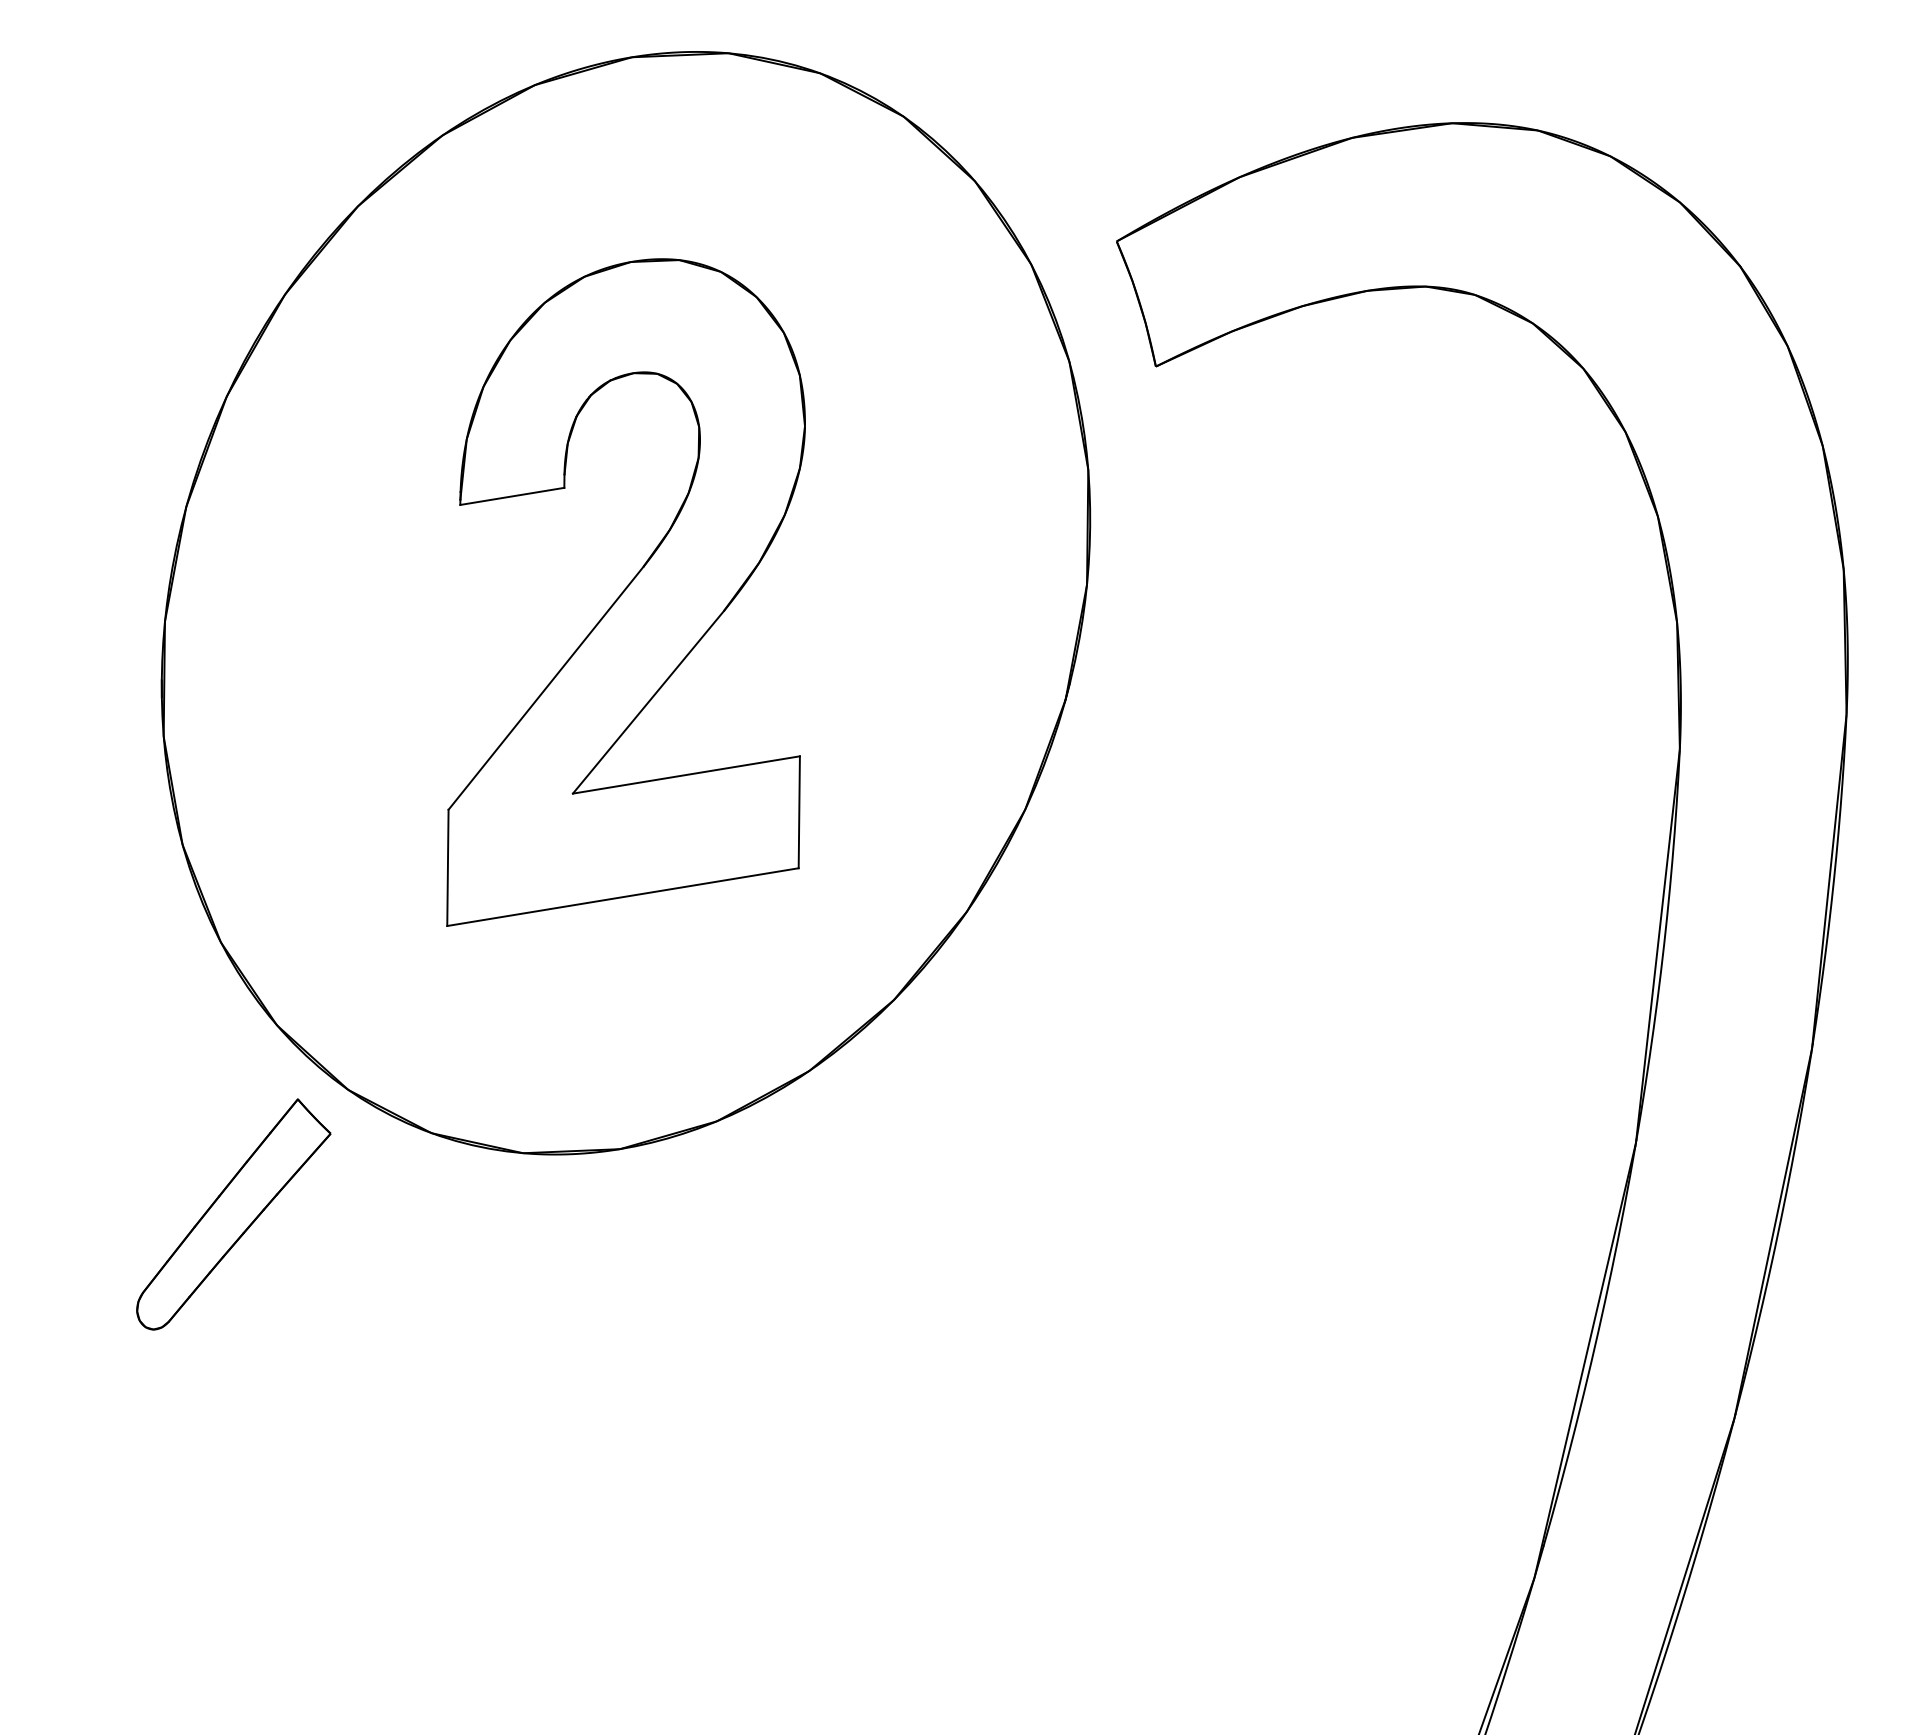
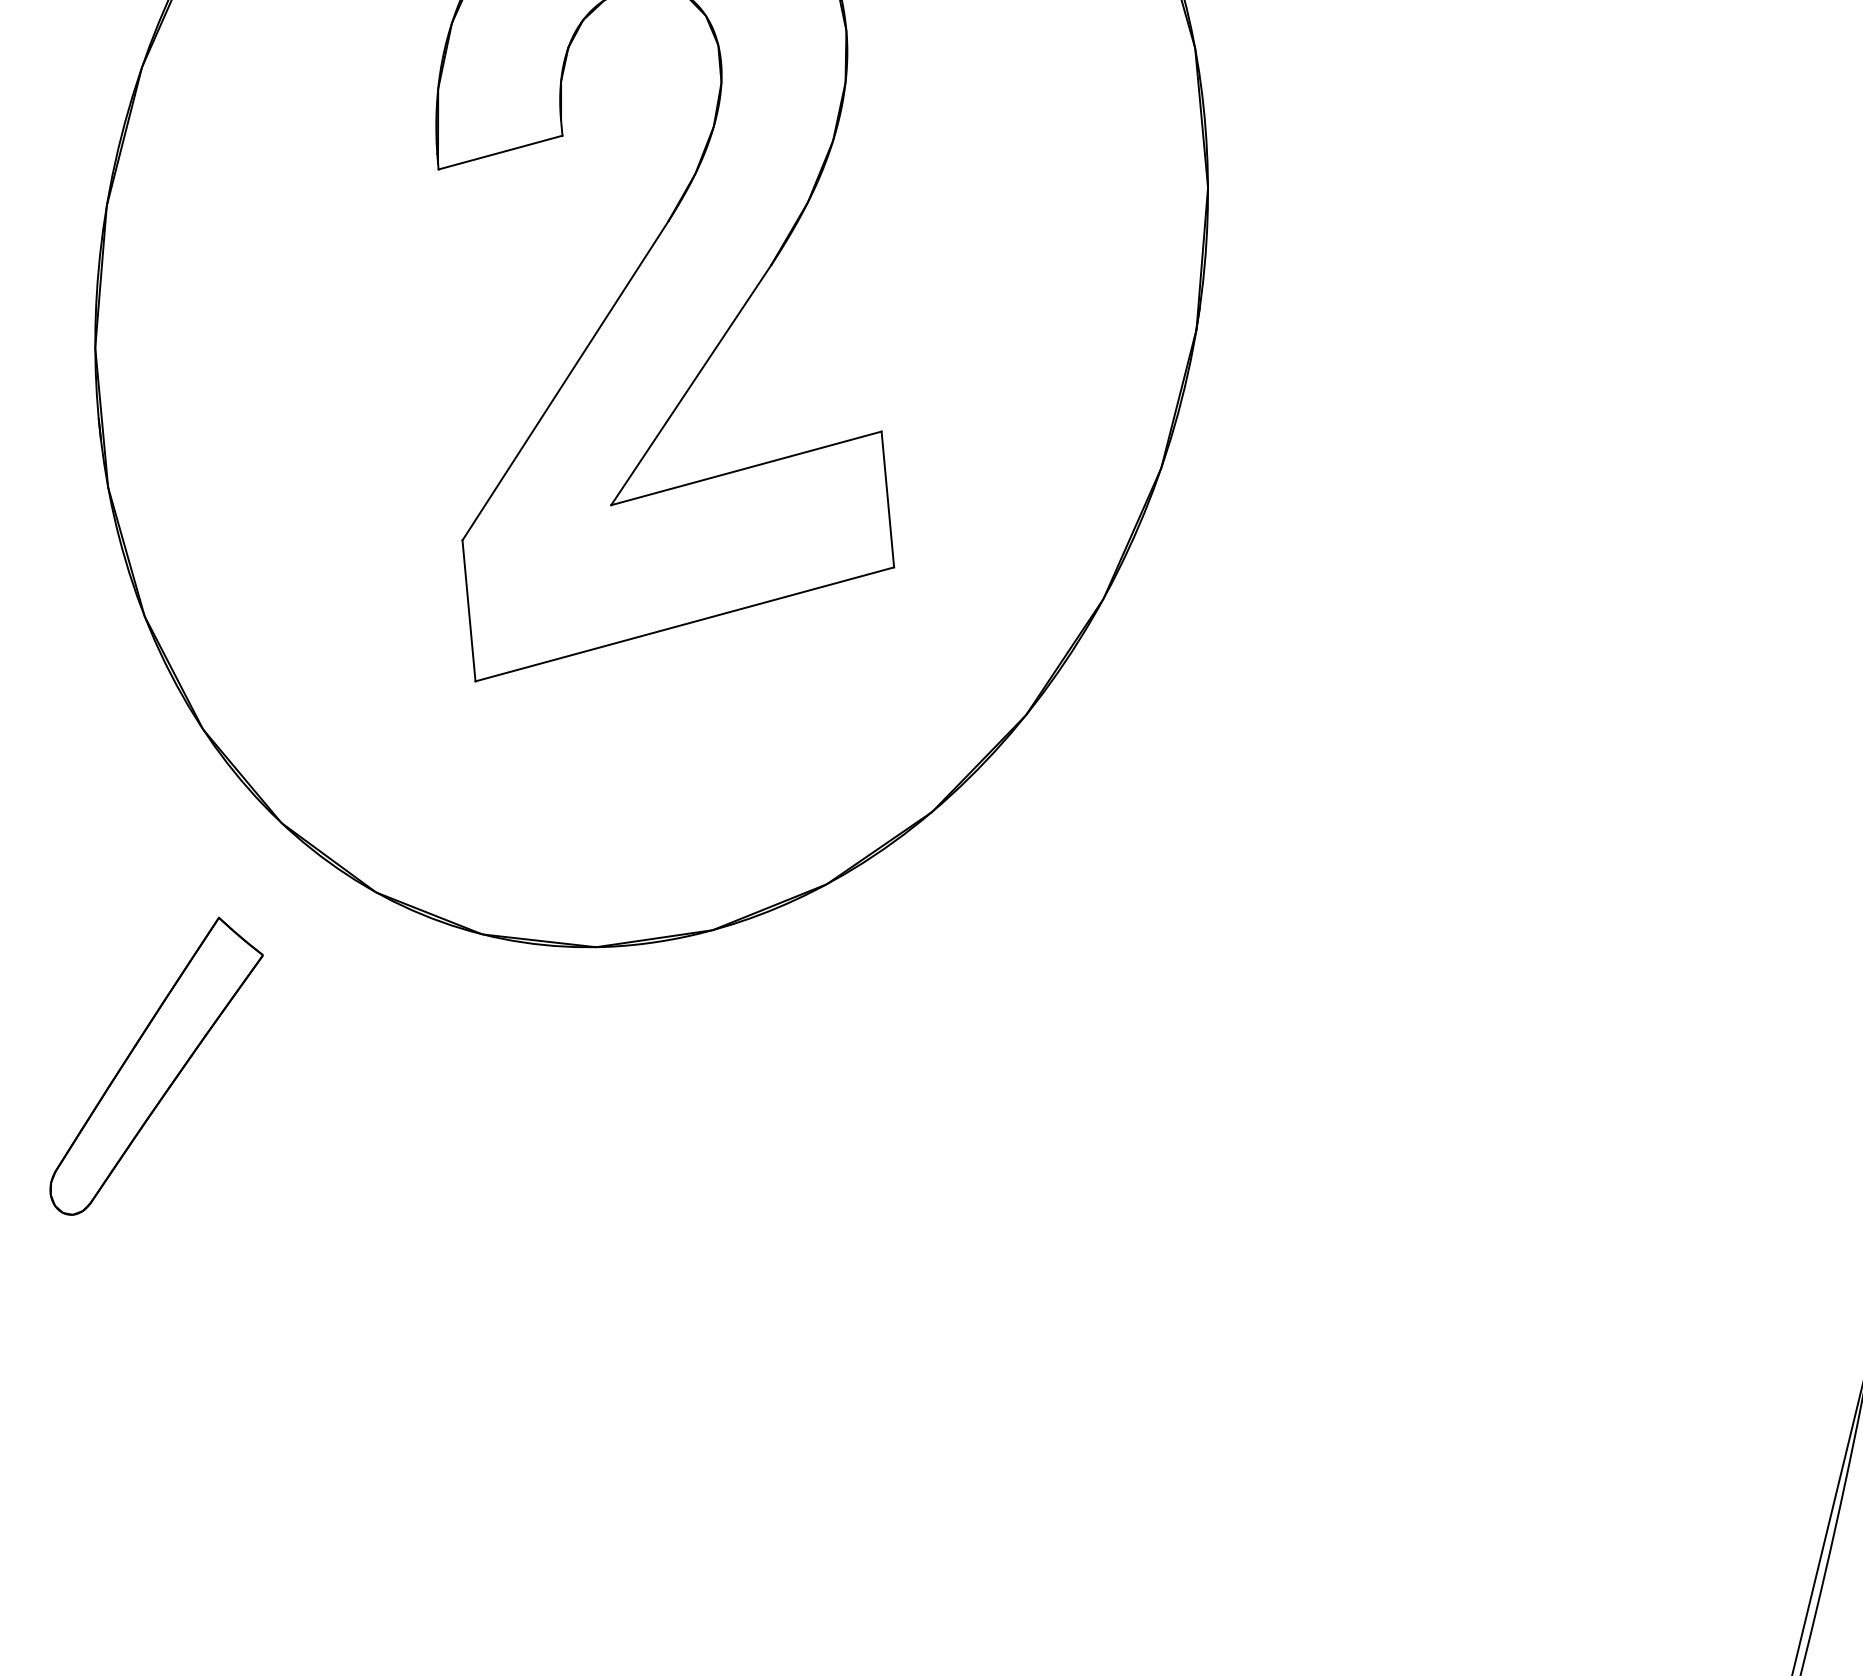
part: (233, 1214) -> (155, 1065), moved

